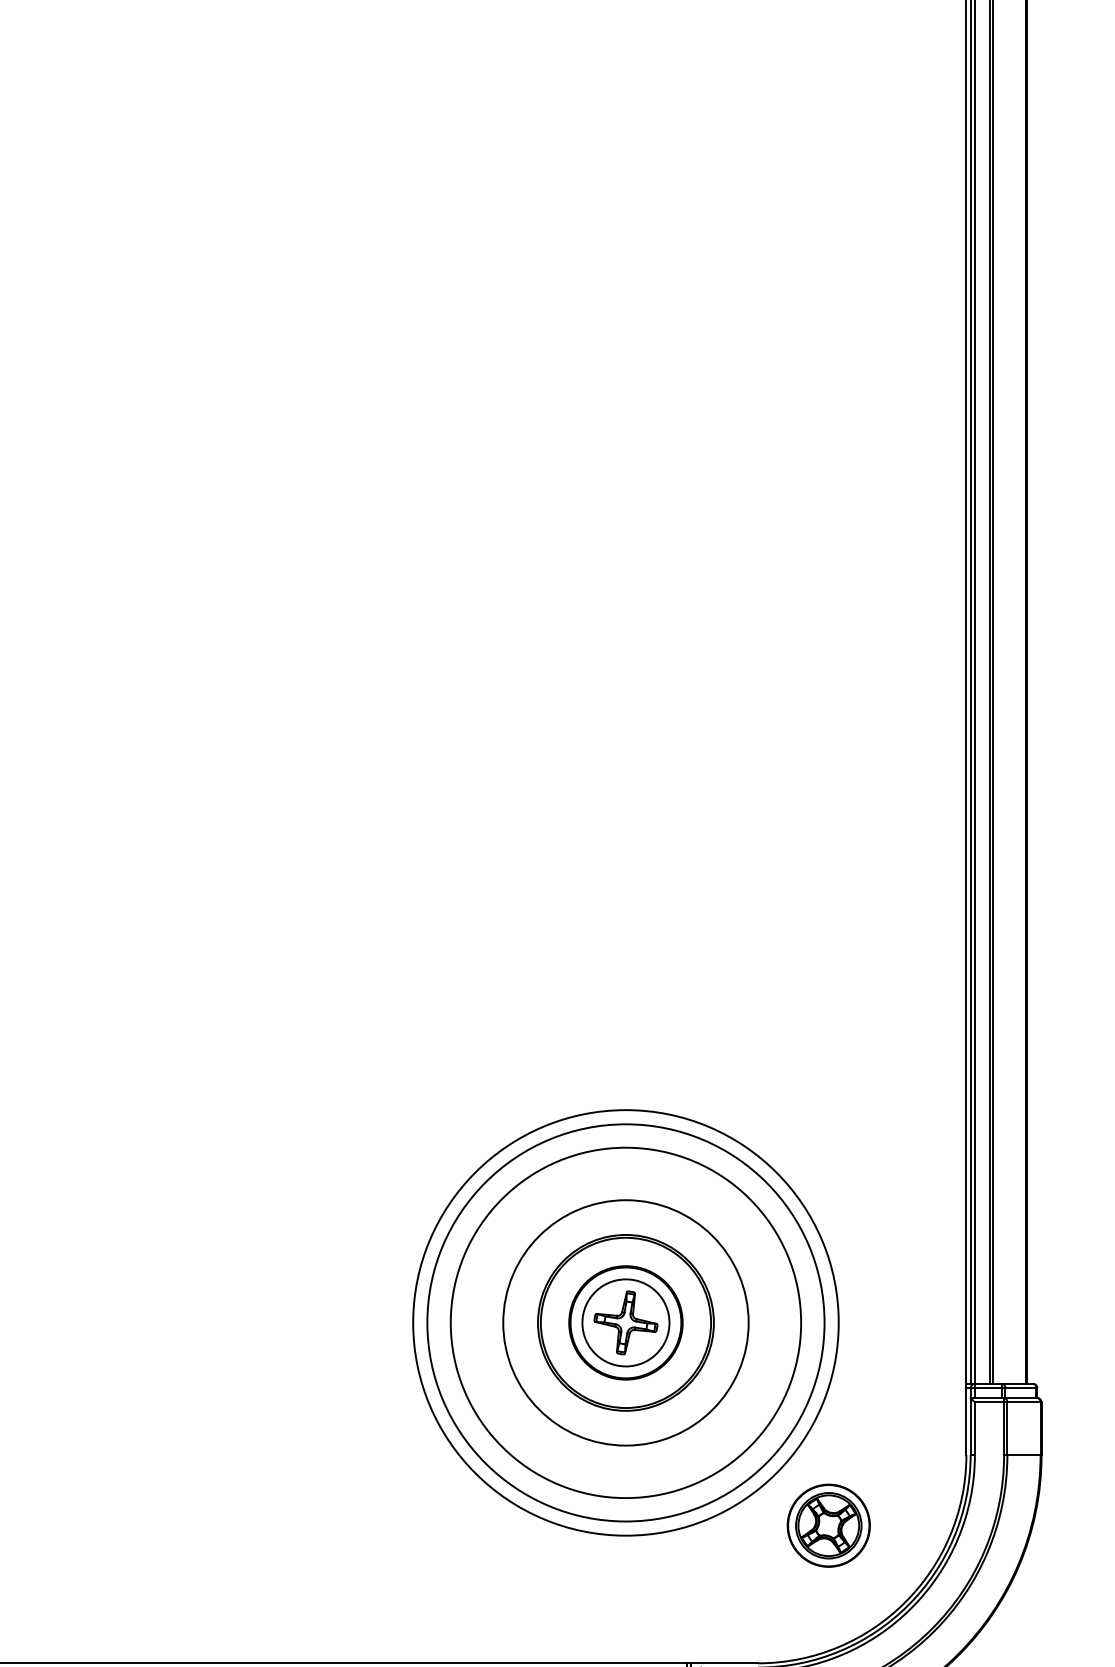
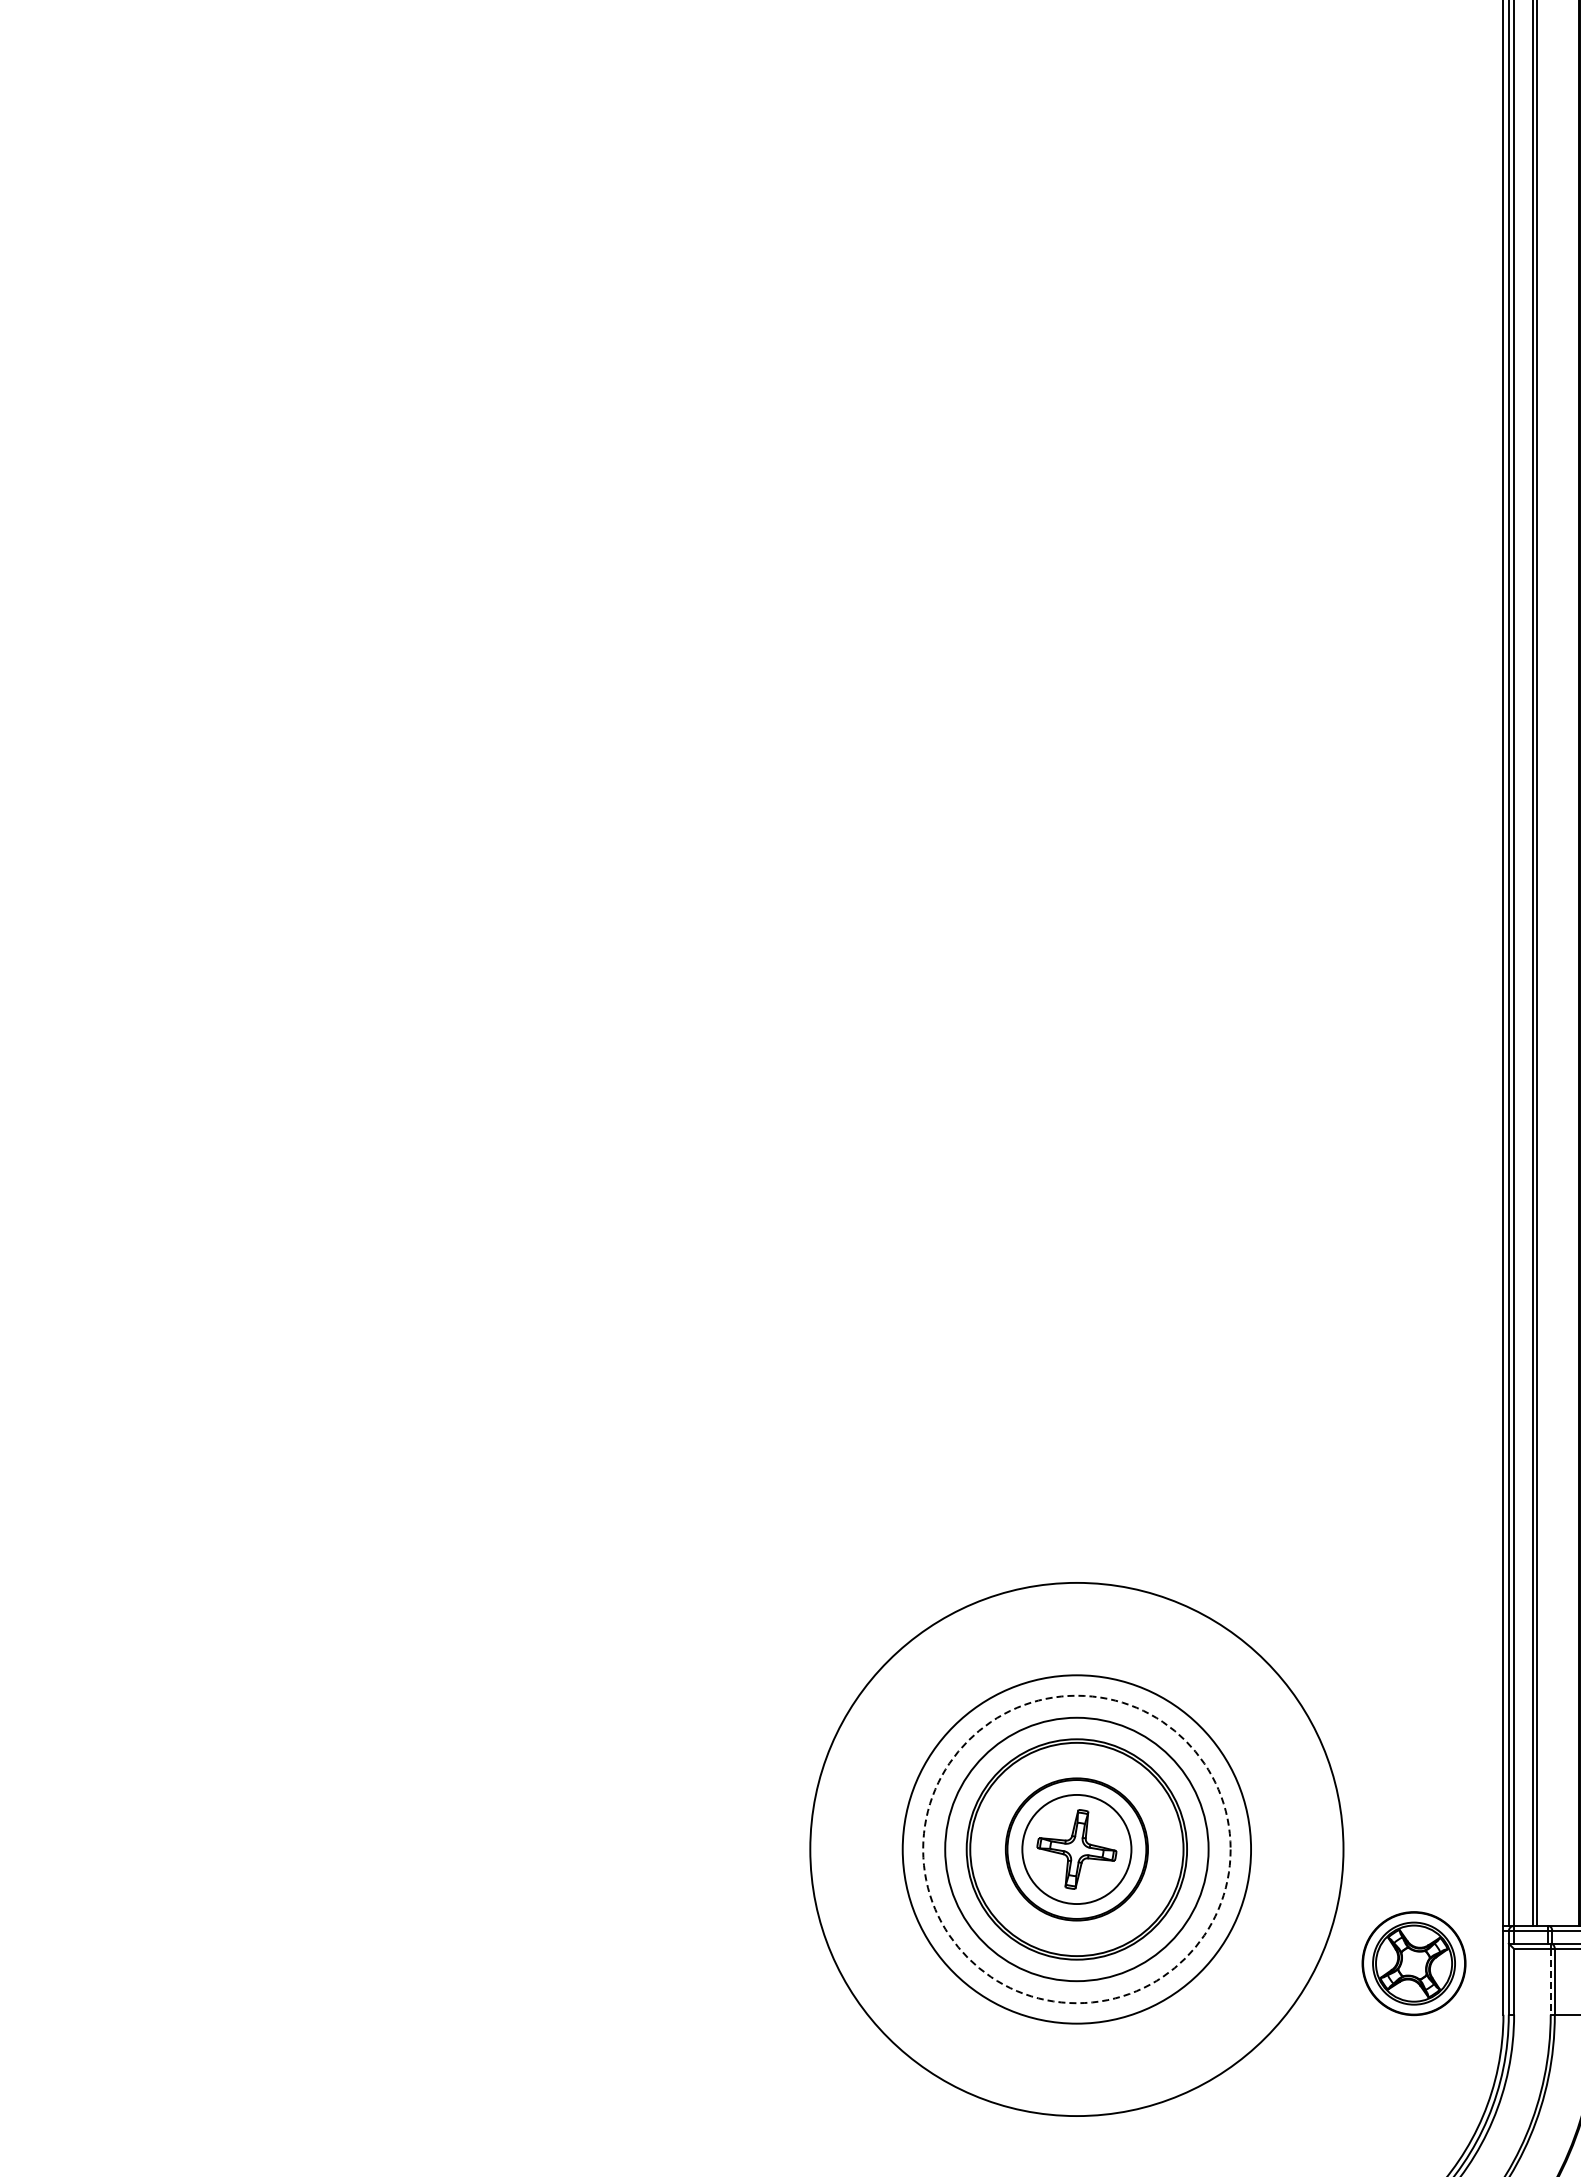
circle: (625, 1322) -> (1076, 1848), size x0.6
circle: (625, 1322) -> (1076, 1849), size x0.7
circle: (625, 1322) -> (1076, 1849), solid -> dashed
line: (1003, 1428) -> (1550, 1981), solid -> dashed
part: (828, 1525) -> (1413, 1963), moved

